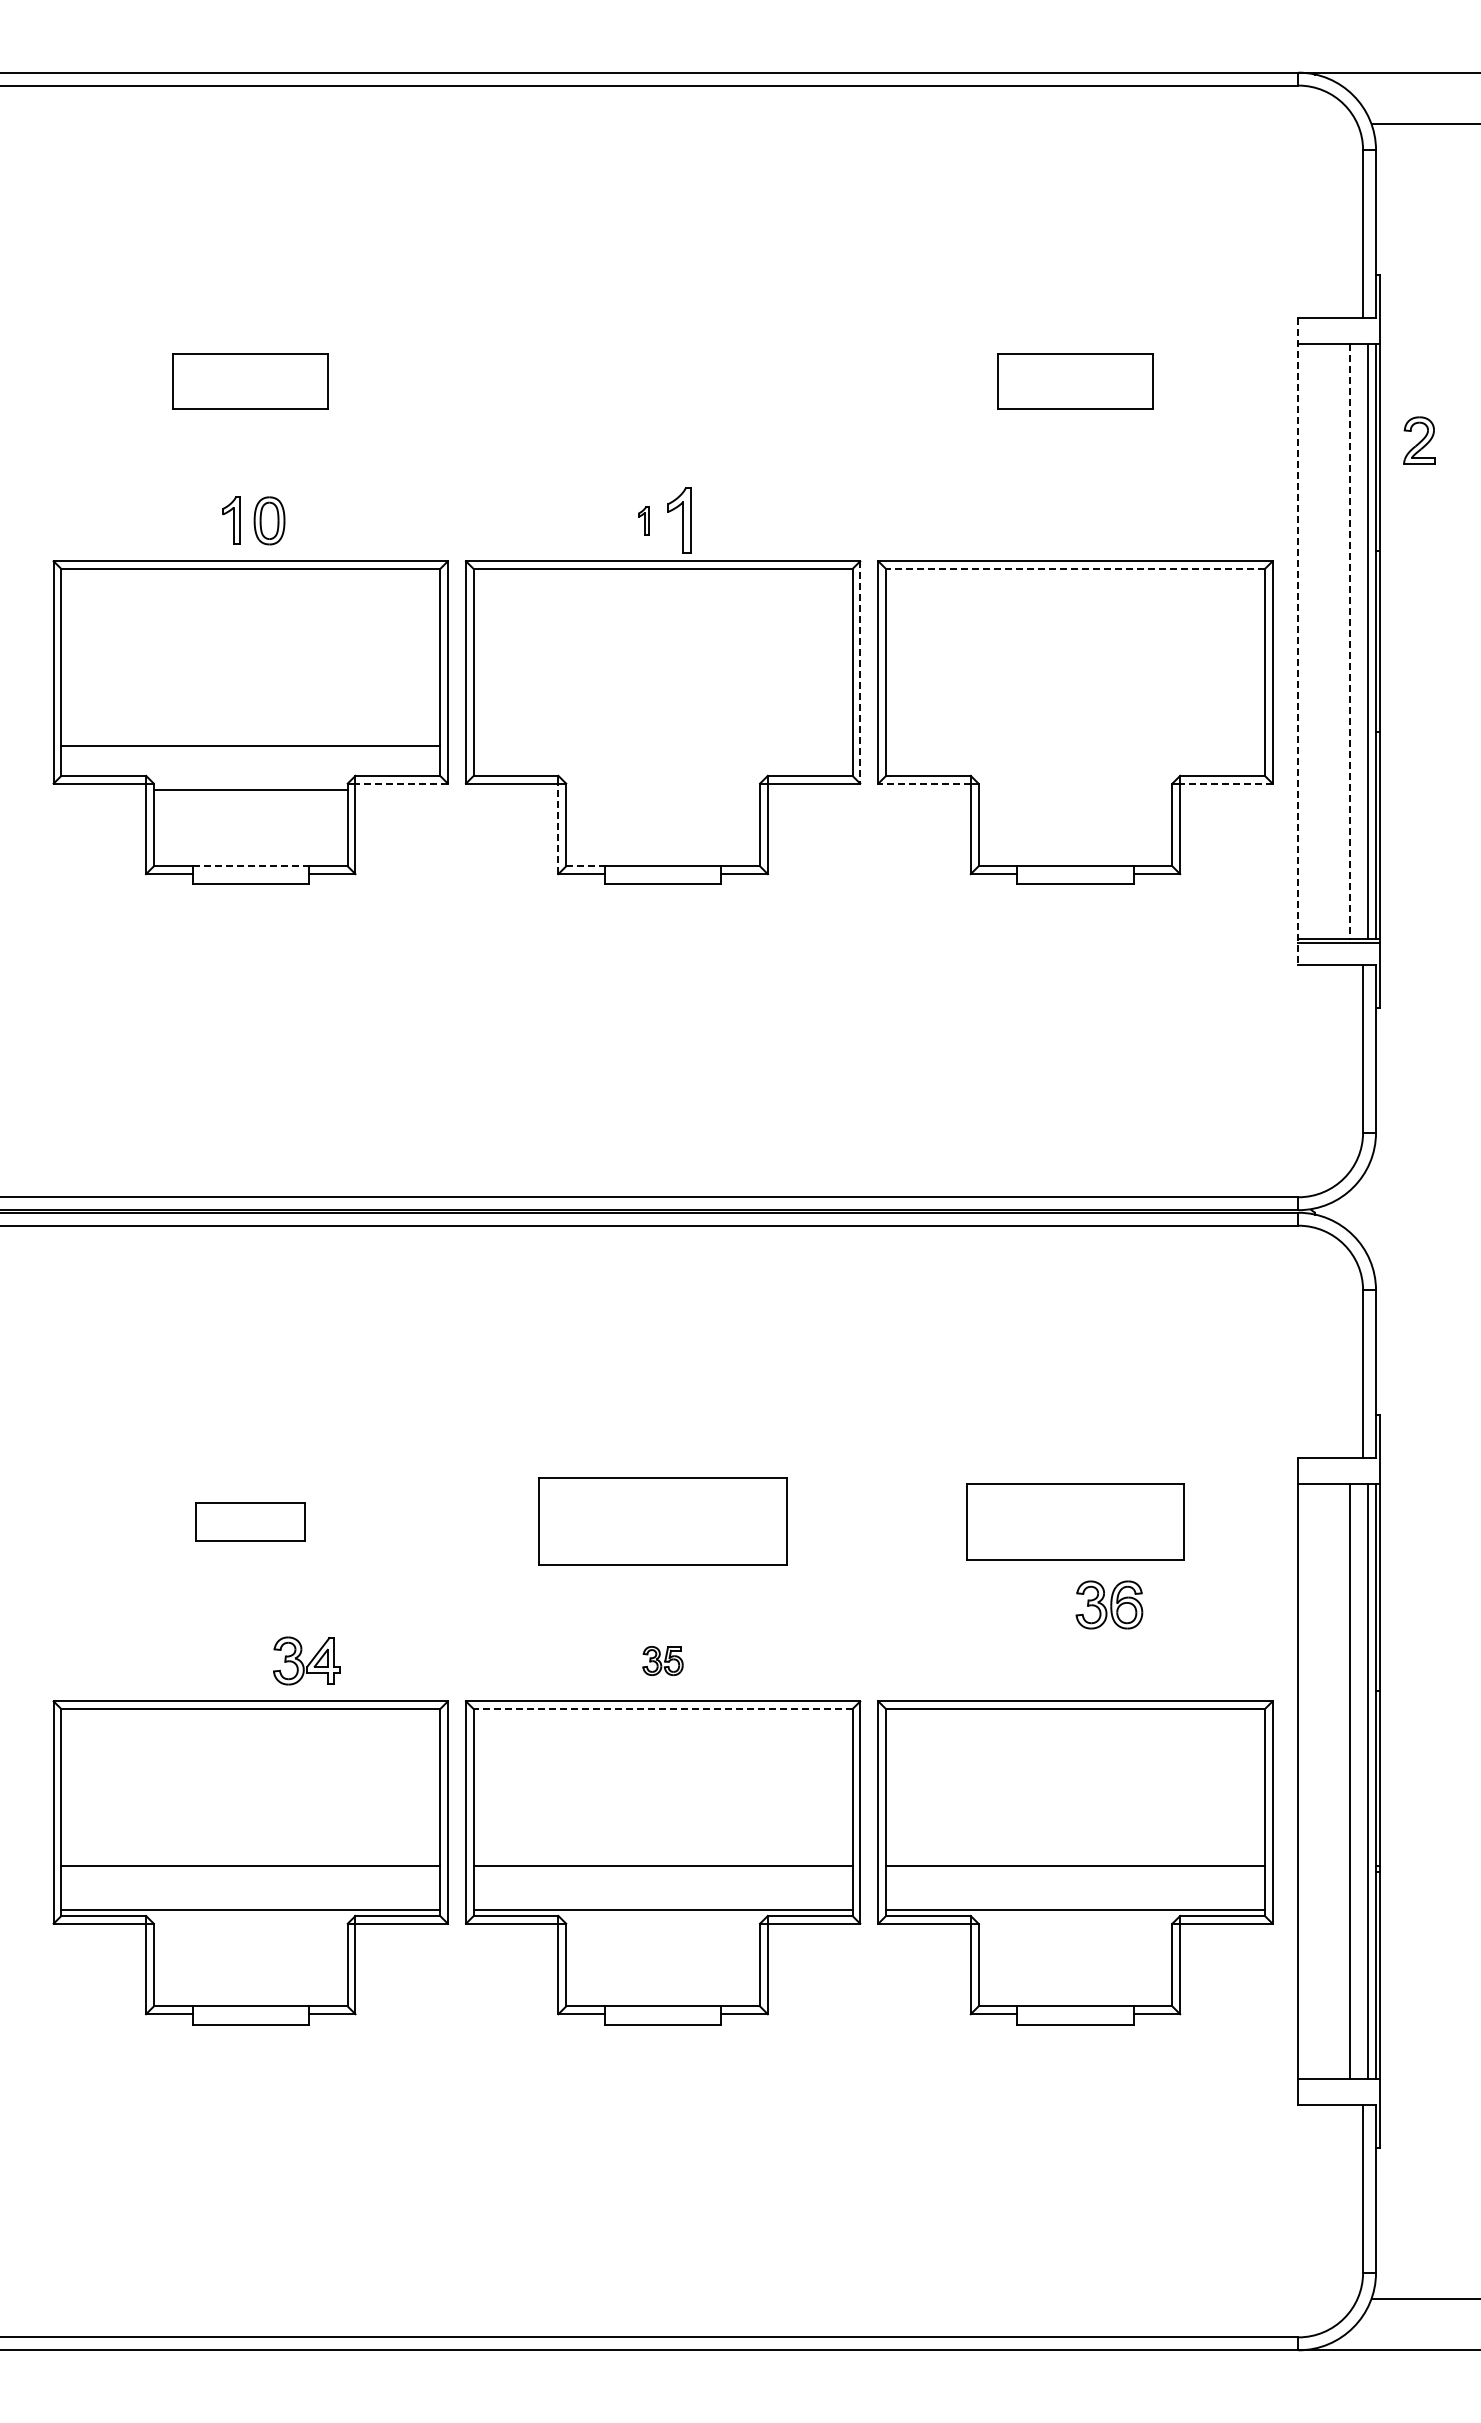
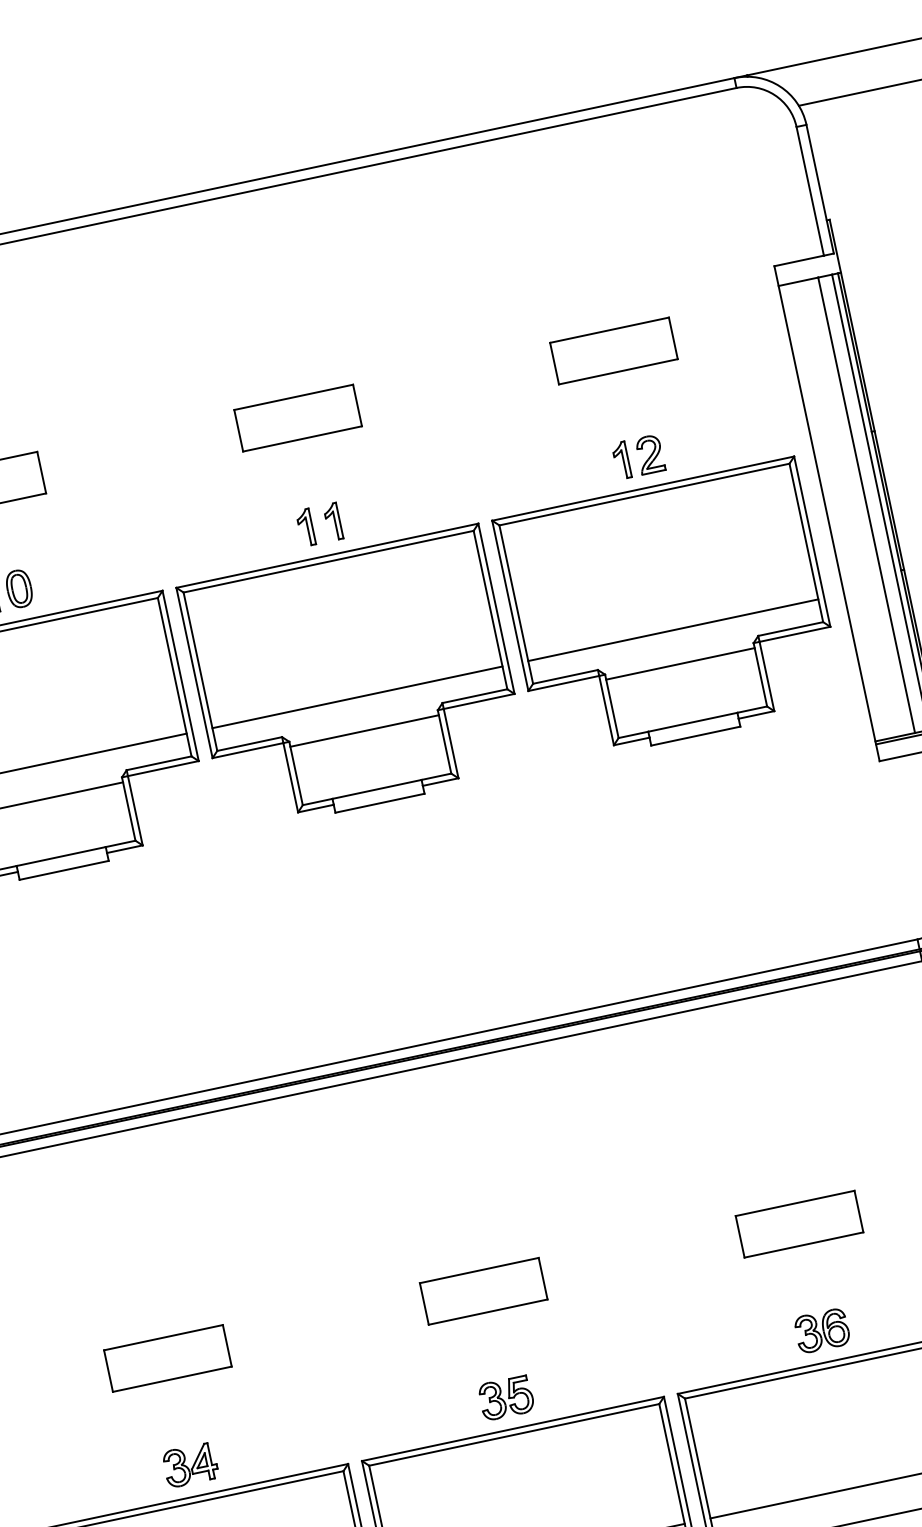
part: (663, 381) -> (298, 417), added
part: (1419, 440) -> (650, 454), moved
part: (643, 520) -> (305, 527), size x1.67
part: (679, 520) -> (333, 521), size x0.71
part: (1055, 520) -> (621, 460), added
line: (1074, 569) -> (643, 495), dashed -> solid
line: (1298, 641) -> (827, 513), dashed -> solid
line: (1350, 641) -> (866, 505), dashed -> solid
line: (860, 672) -> (496, 608), dashed -> solid
line: (662, 746) -> (357, 697), added
line: (1075, 746) -> (673, 630), added
line: (401, 783) -> (163, 768), dashed -> solid
line: (924, 783) -> (563, 683), dashed -> solid
line: (1225, 783) -> (794, 634), dashed -> solid
line: (663, 790) -> (364, 731), added
line: (1075, 790) -> (680, 664), added
line: (558, 828) -> (290, 777), dashed -> solid
line: (251, 866) -> (61, 856), dashed -> solid
line: (586, 866) -> (318, 801), dashed -> solid
part: (250, 1521) -> (167, 1358), size x1.43
part: (663, 1521) -> (483, 1291), size x0.62
part: (1075, 1521) -> (799, 1224), size x0.71
part: (1109, 1604) -> (822, 1330), moved
part: (306, 1660) -> (190, 1464), moved
part: (662, 1660) -> (505, 1397), size x1.67
line: (662, 1709) -> (513, 1435), dashed -> solid

